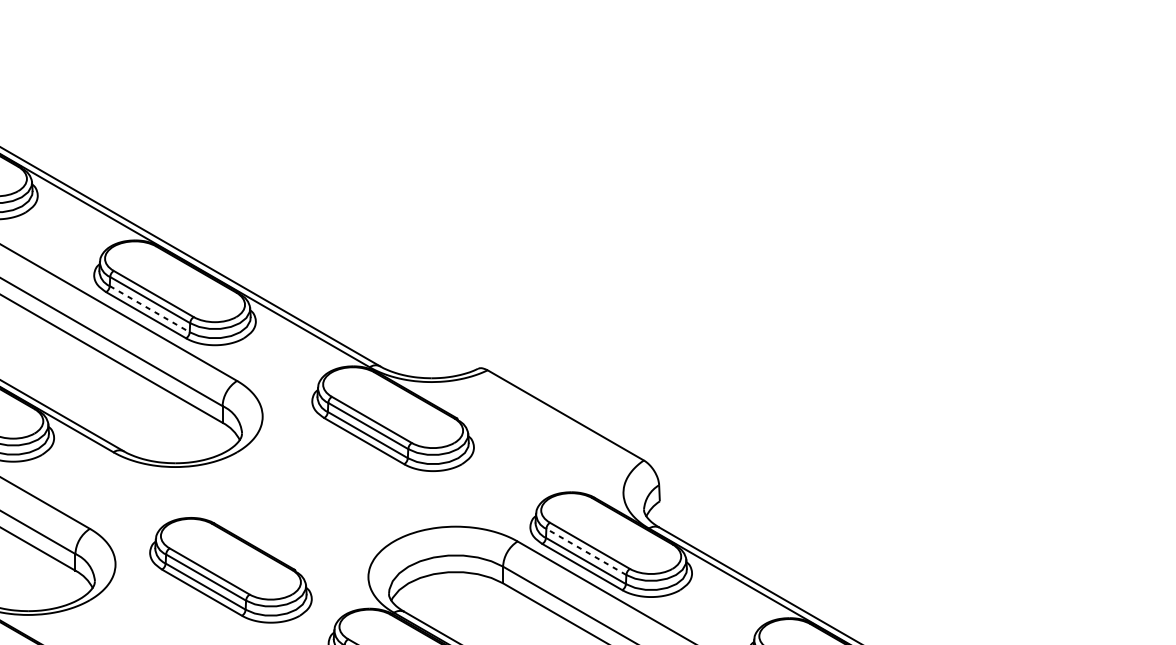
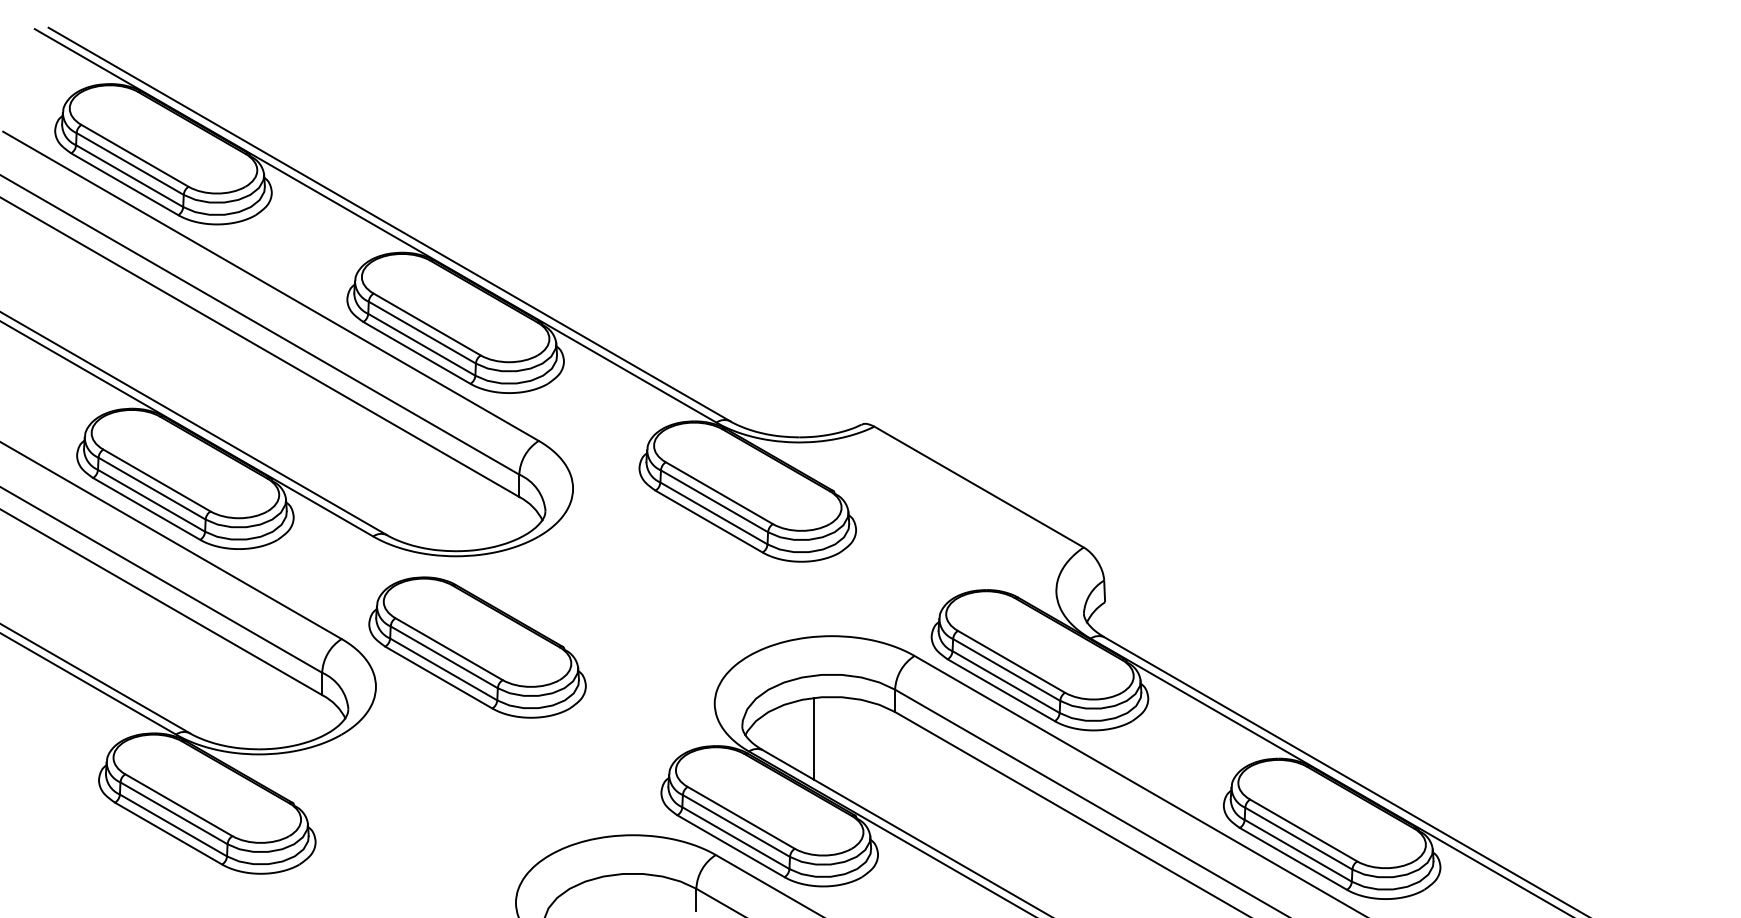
line: (149, 308) -> (421, 344), dashed -> solid
line: (586, 551) -> (1006, 669), dashed -> solid
part: (230, 570) -> (477, 647), moved
line: (442, 603) -> (813, 738), added

